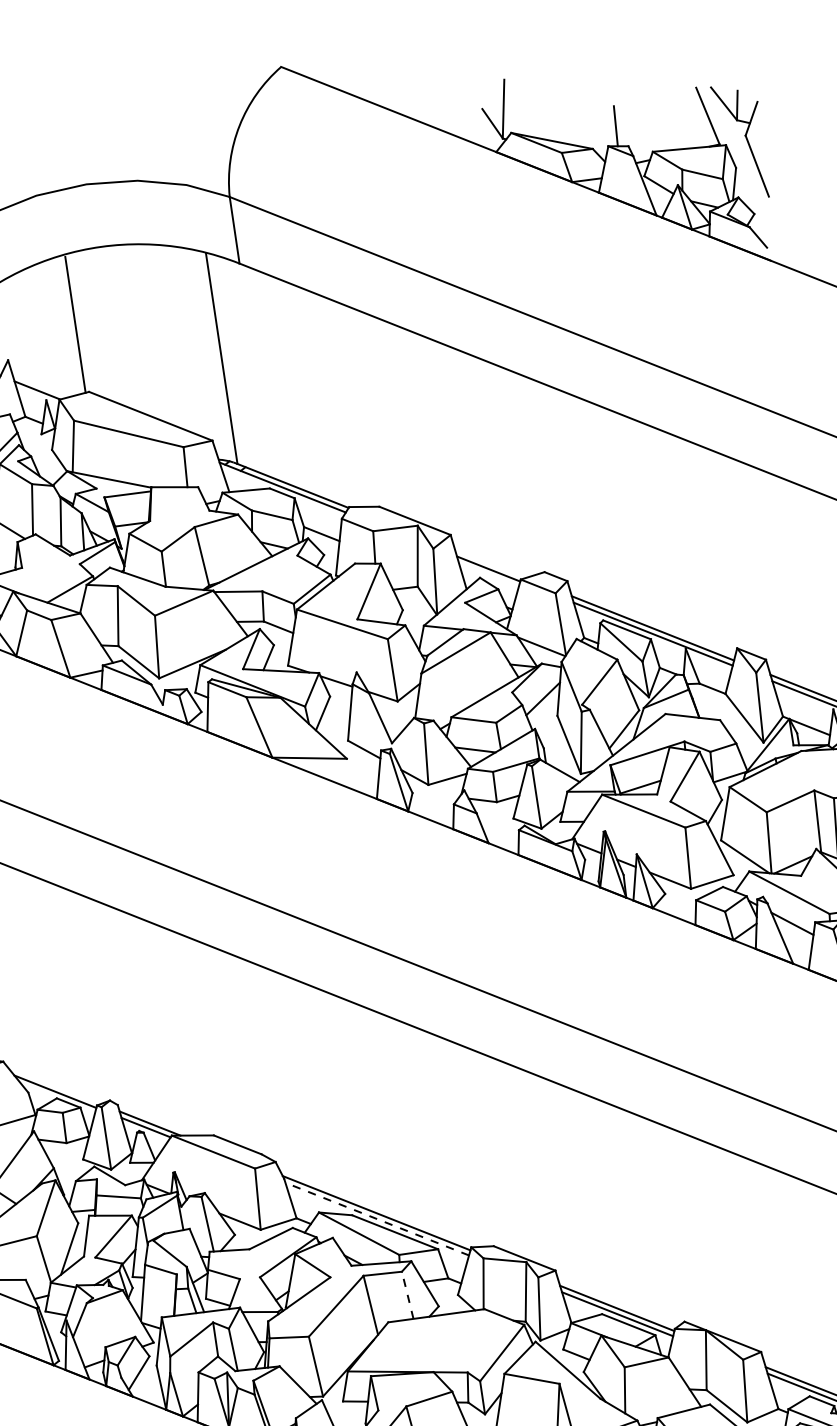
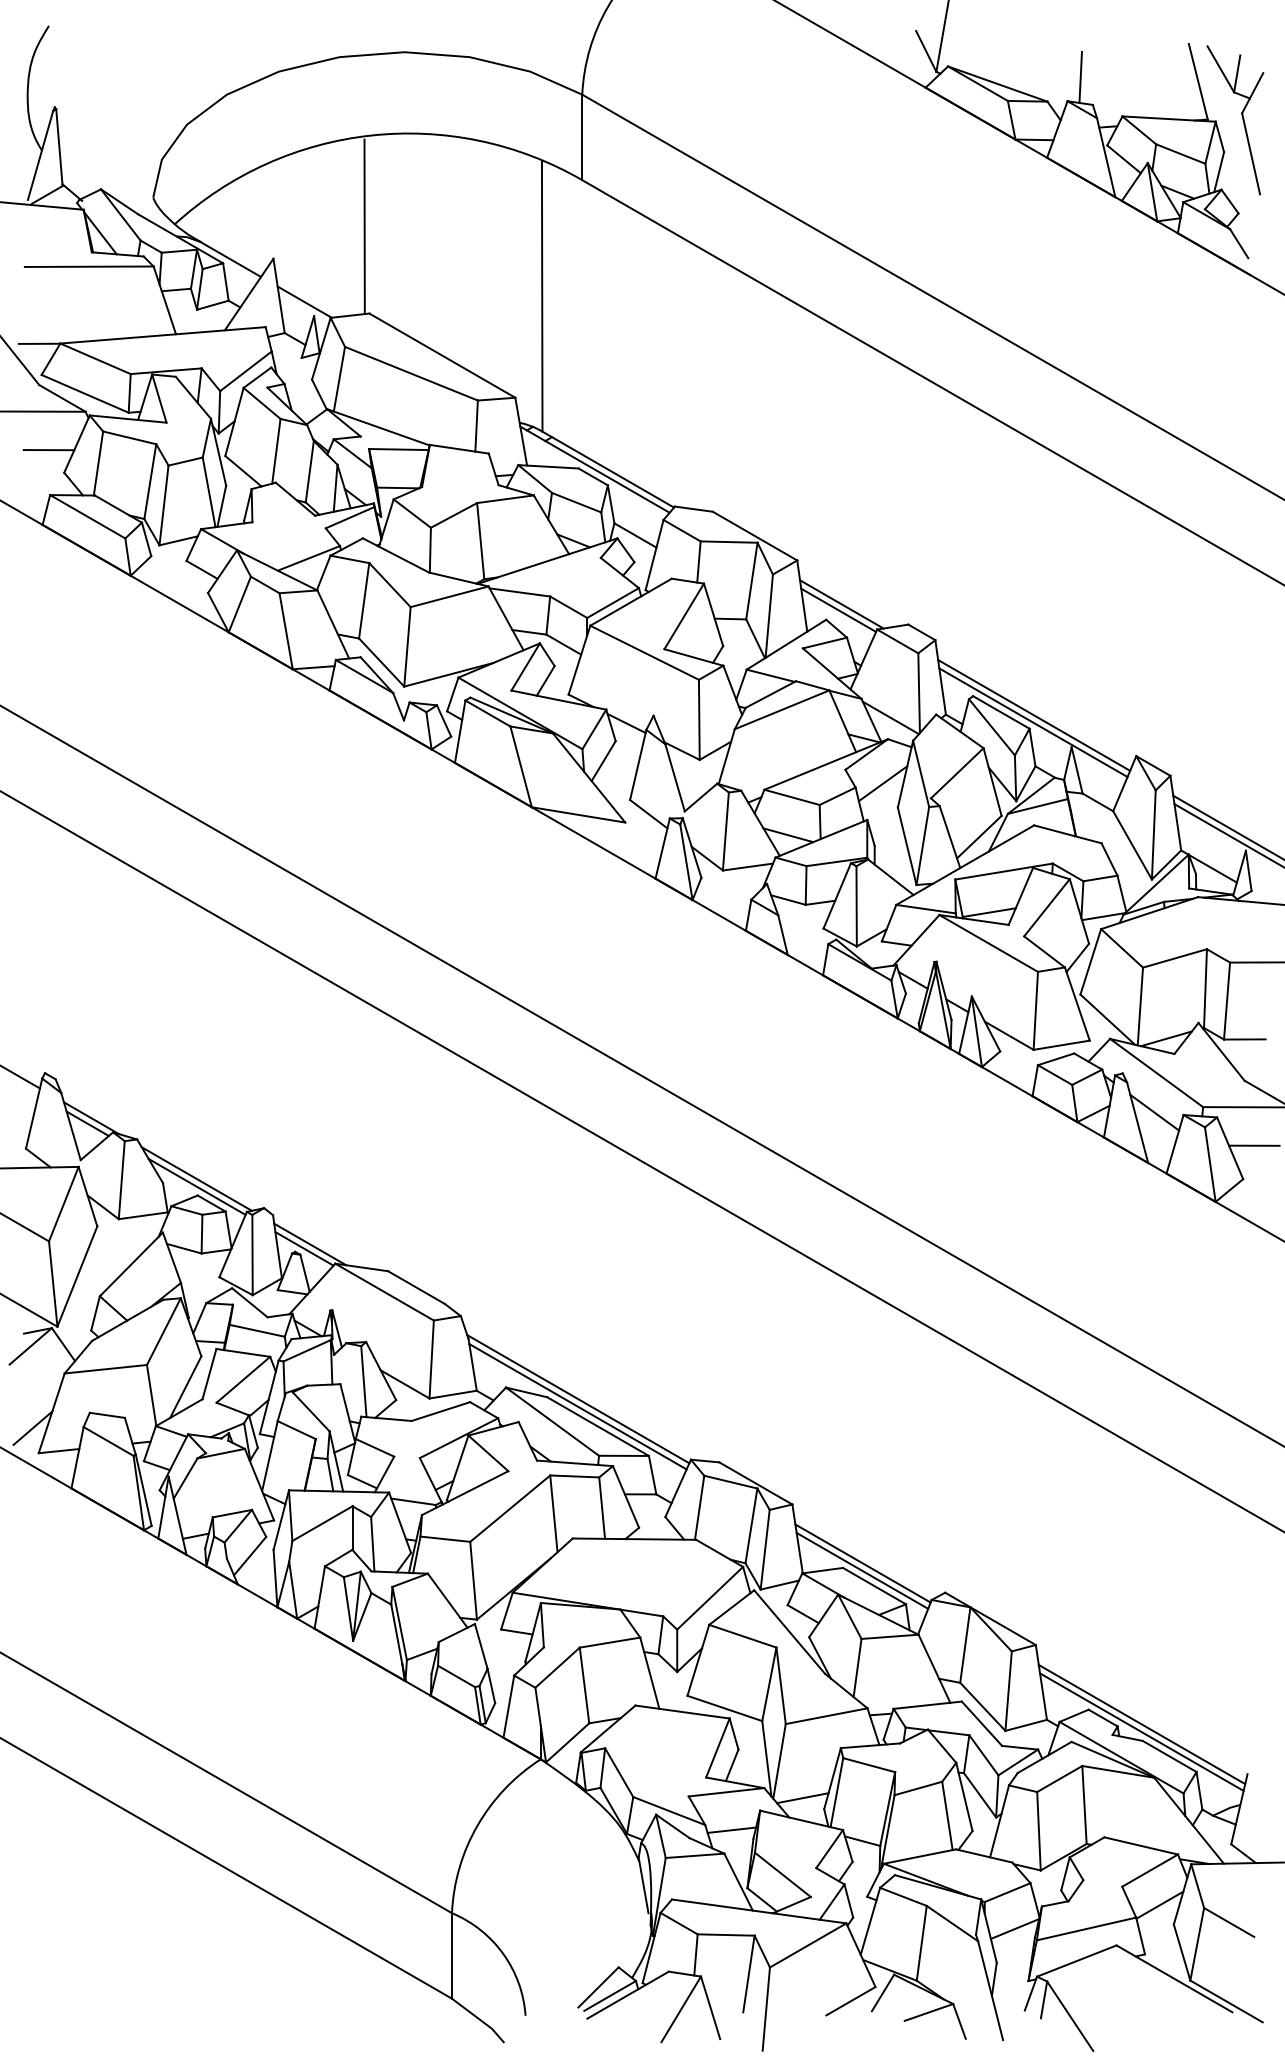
line: (490, 564) -> (841, 604), added
line: (53, 1085) -> (196, 1178), added
line: (376, 1219) -> (577, 1406), dashed -> solid
line: (408, 1295) -> (602, 1508), dashed -> solid

